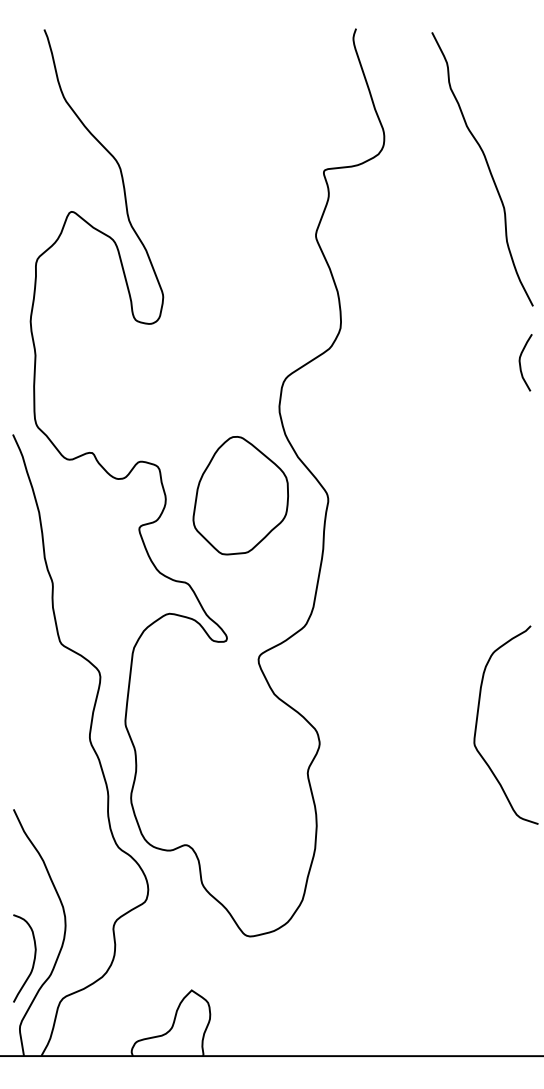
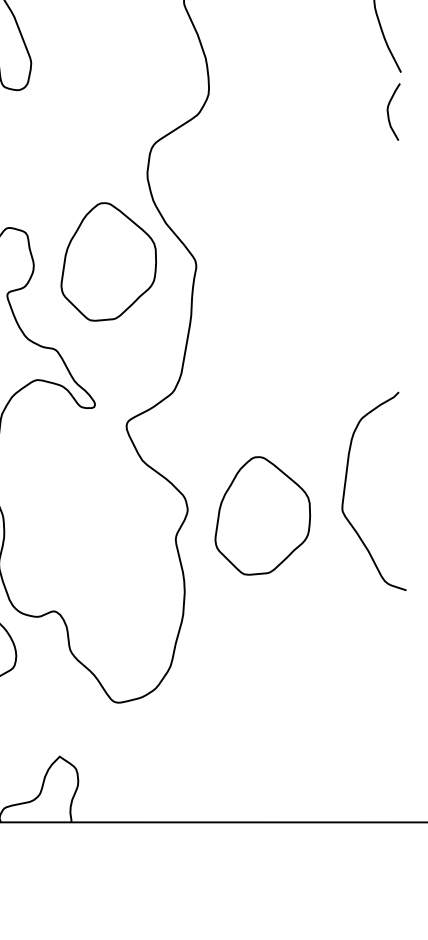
curve: (520, 362) -> (388, 111), moved
part: (394, 749) -> (262, 515), added

